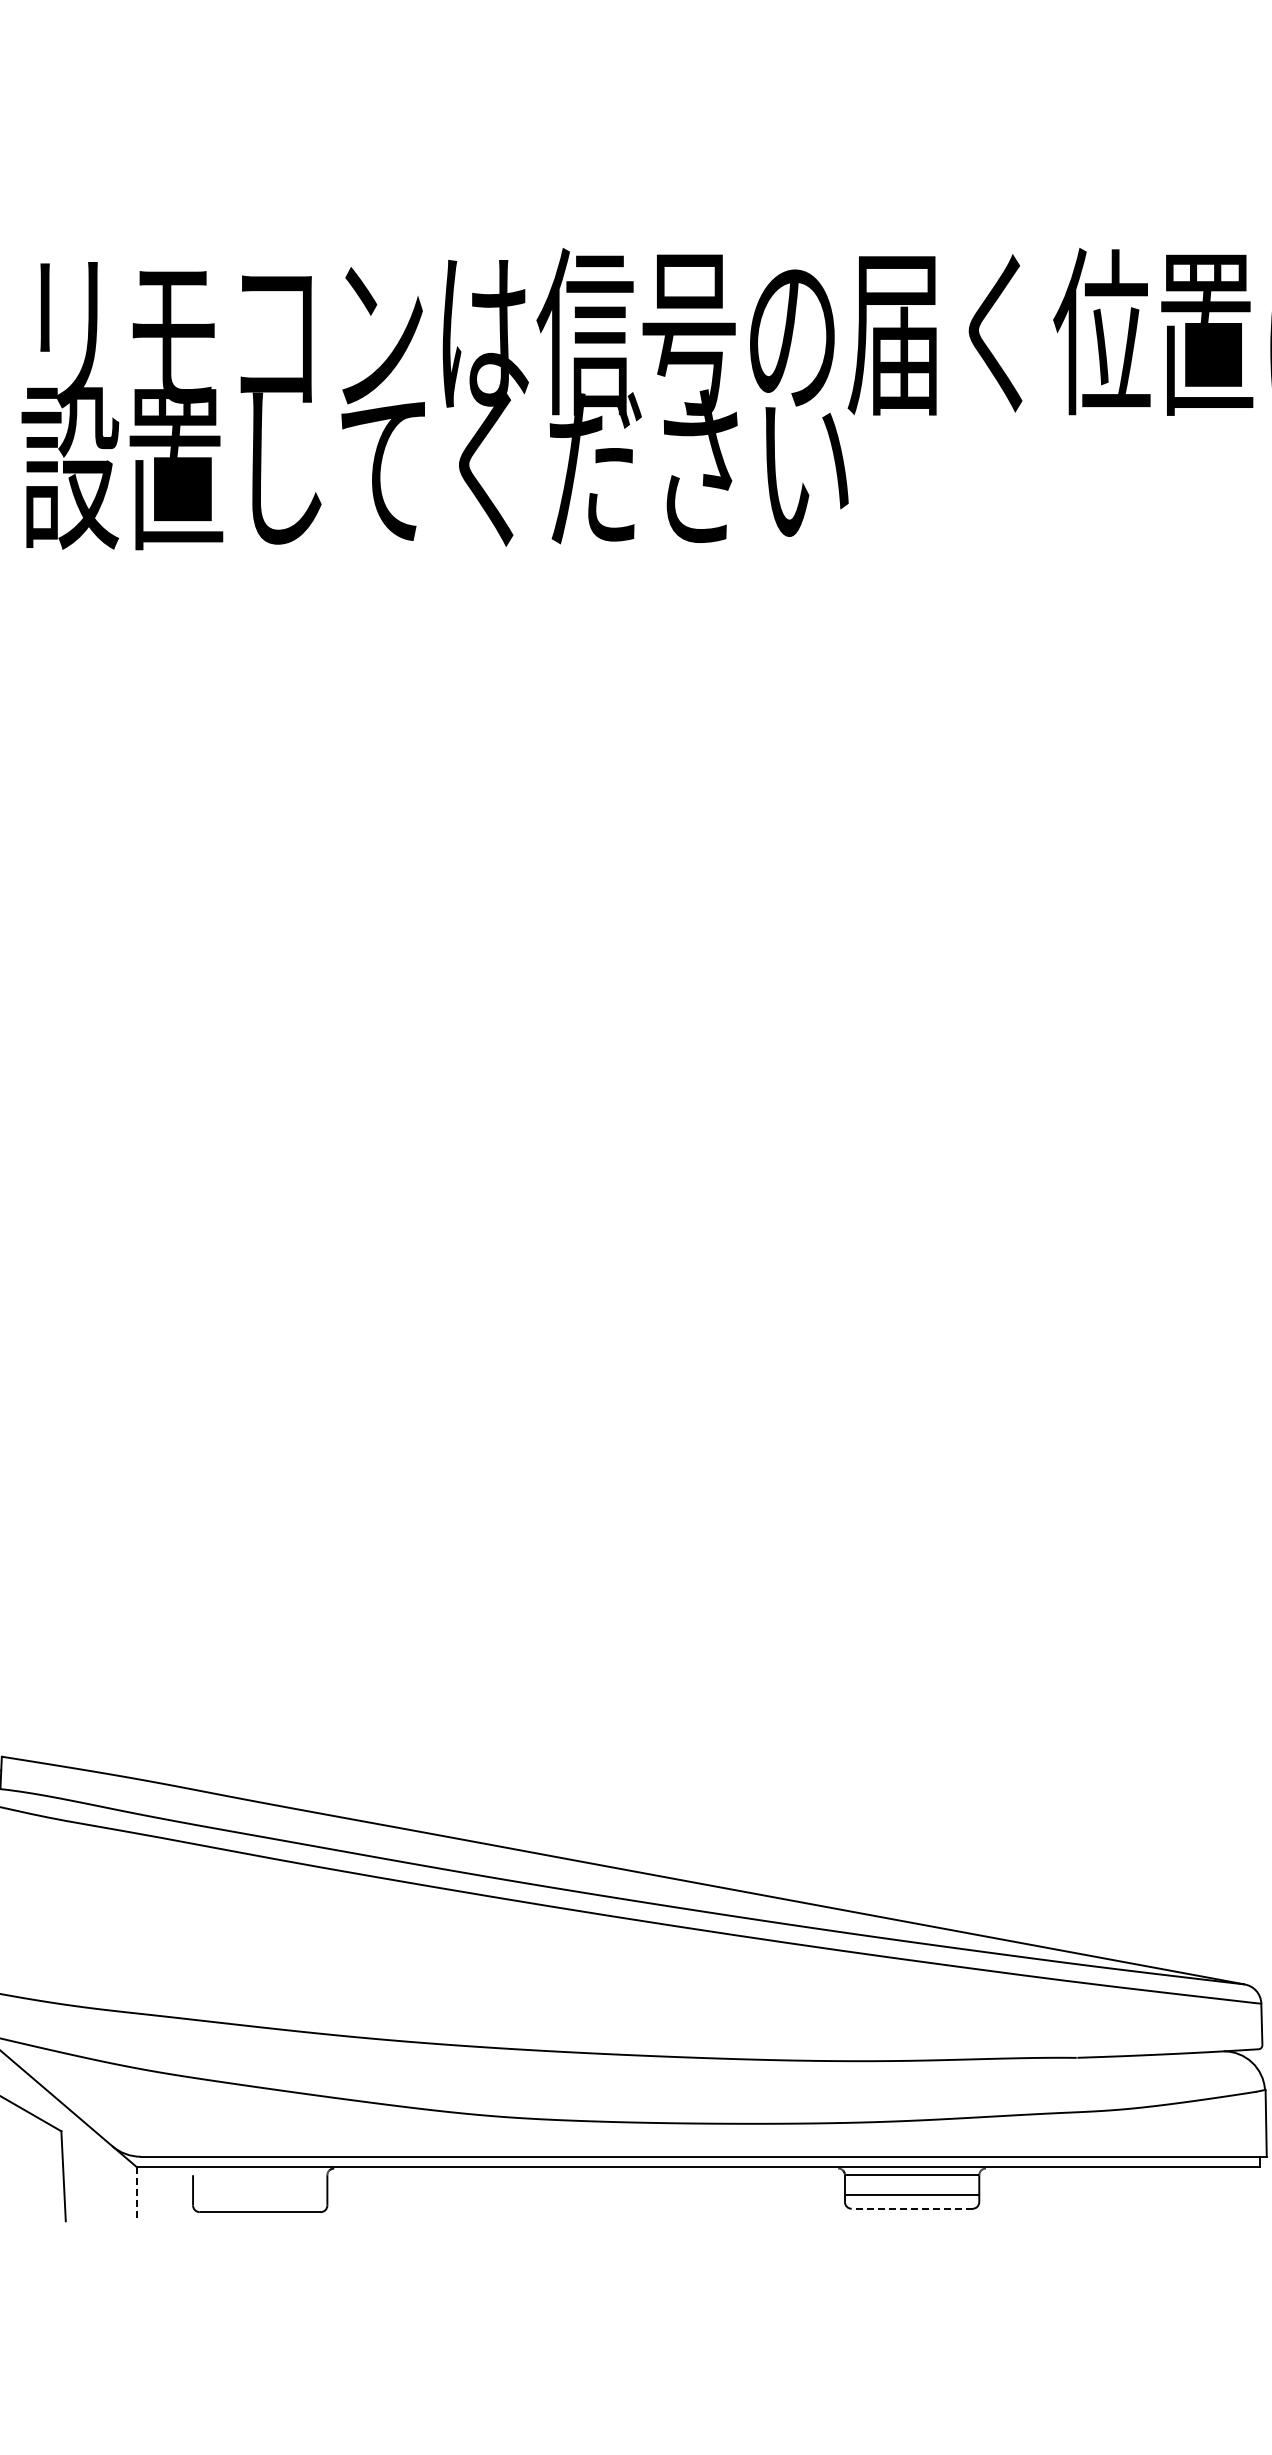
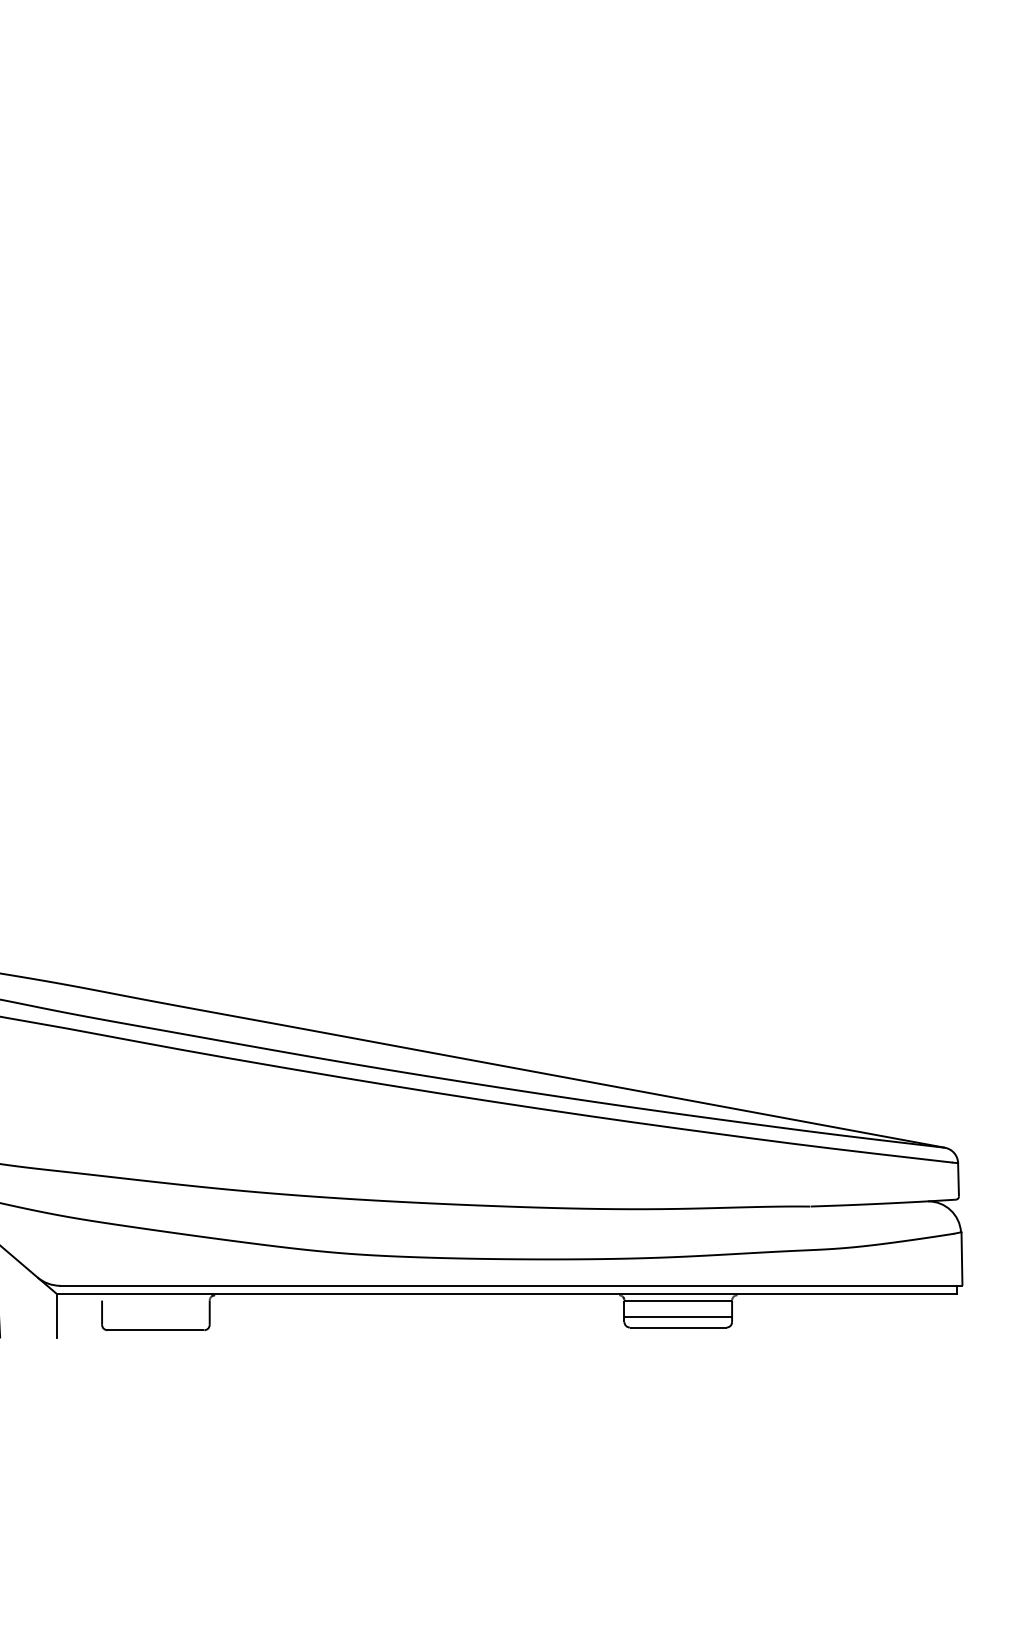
line: (137, 2194) -> (57, 1316), dashed -> solid
line: (911, 2208) -> (677, 1327), dashed -> solid

